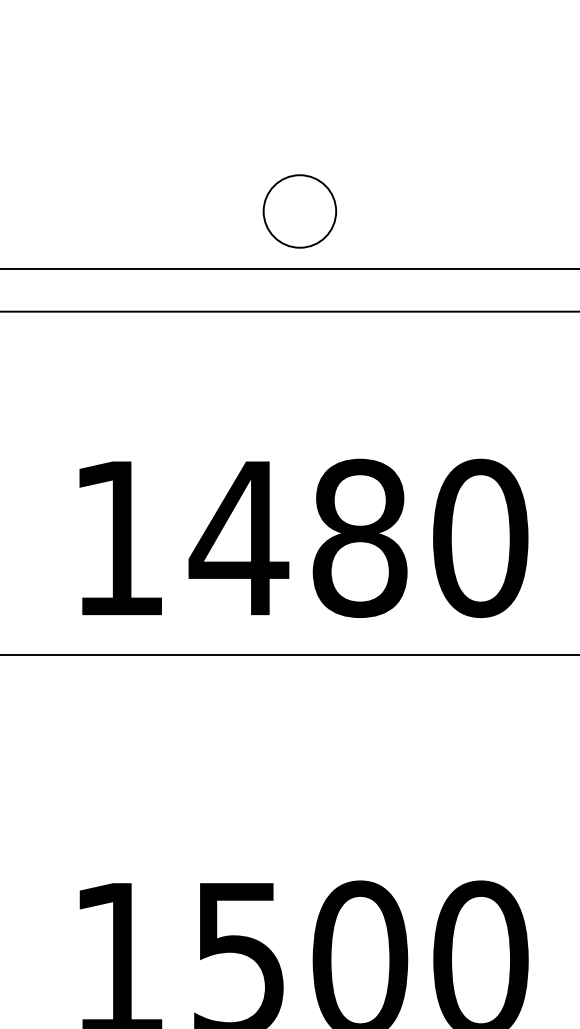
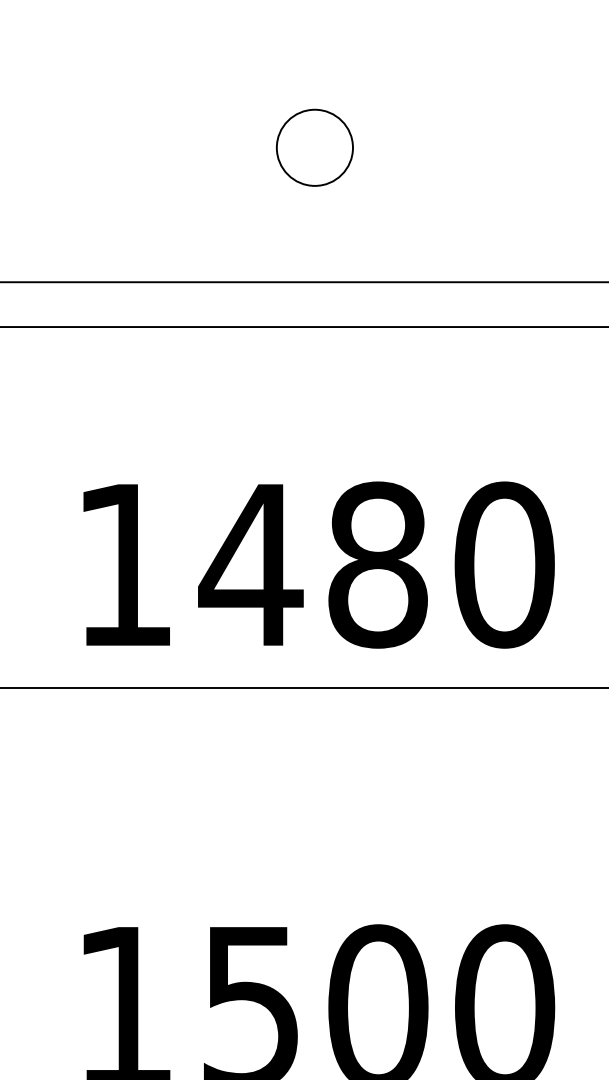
part: (299, 211) -> (314, 147), moved

